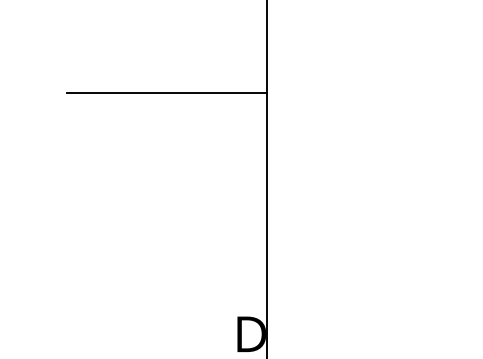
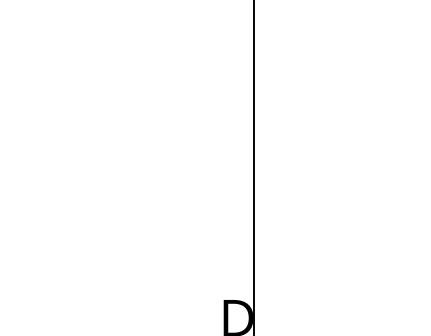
line: (166, 93) -> (150, 69), removed

